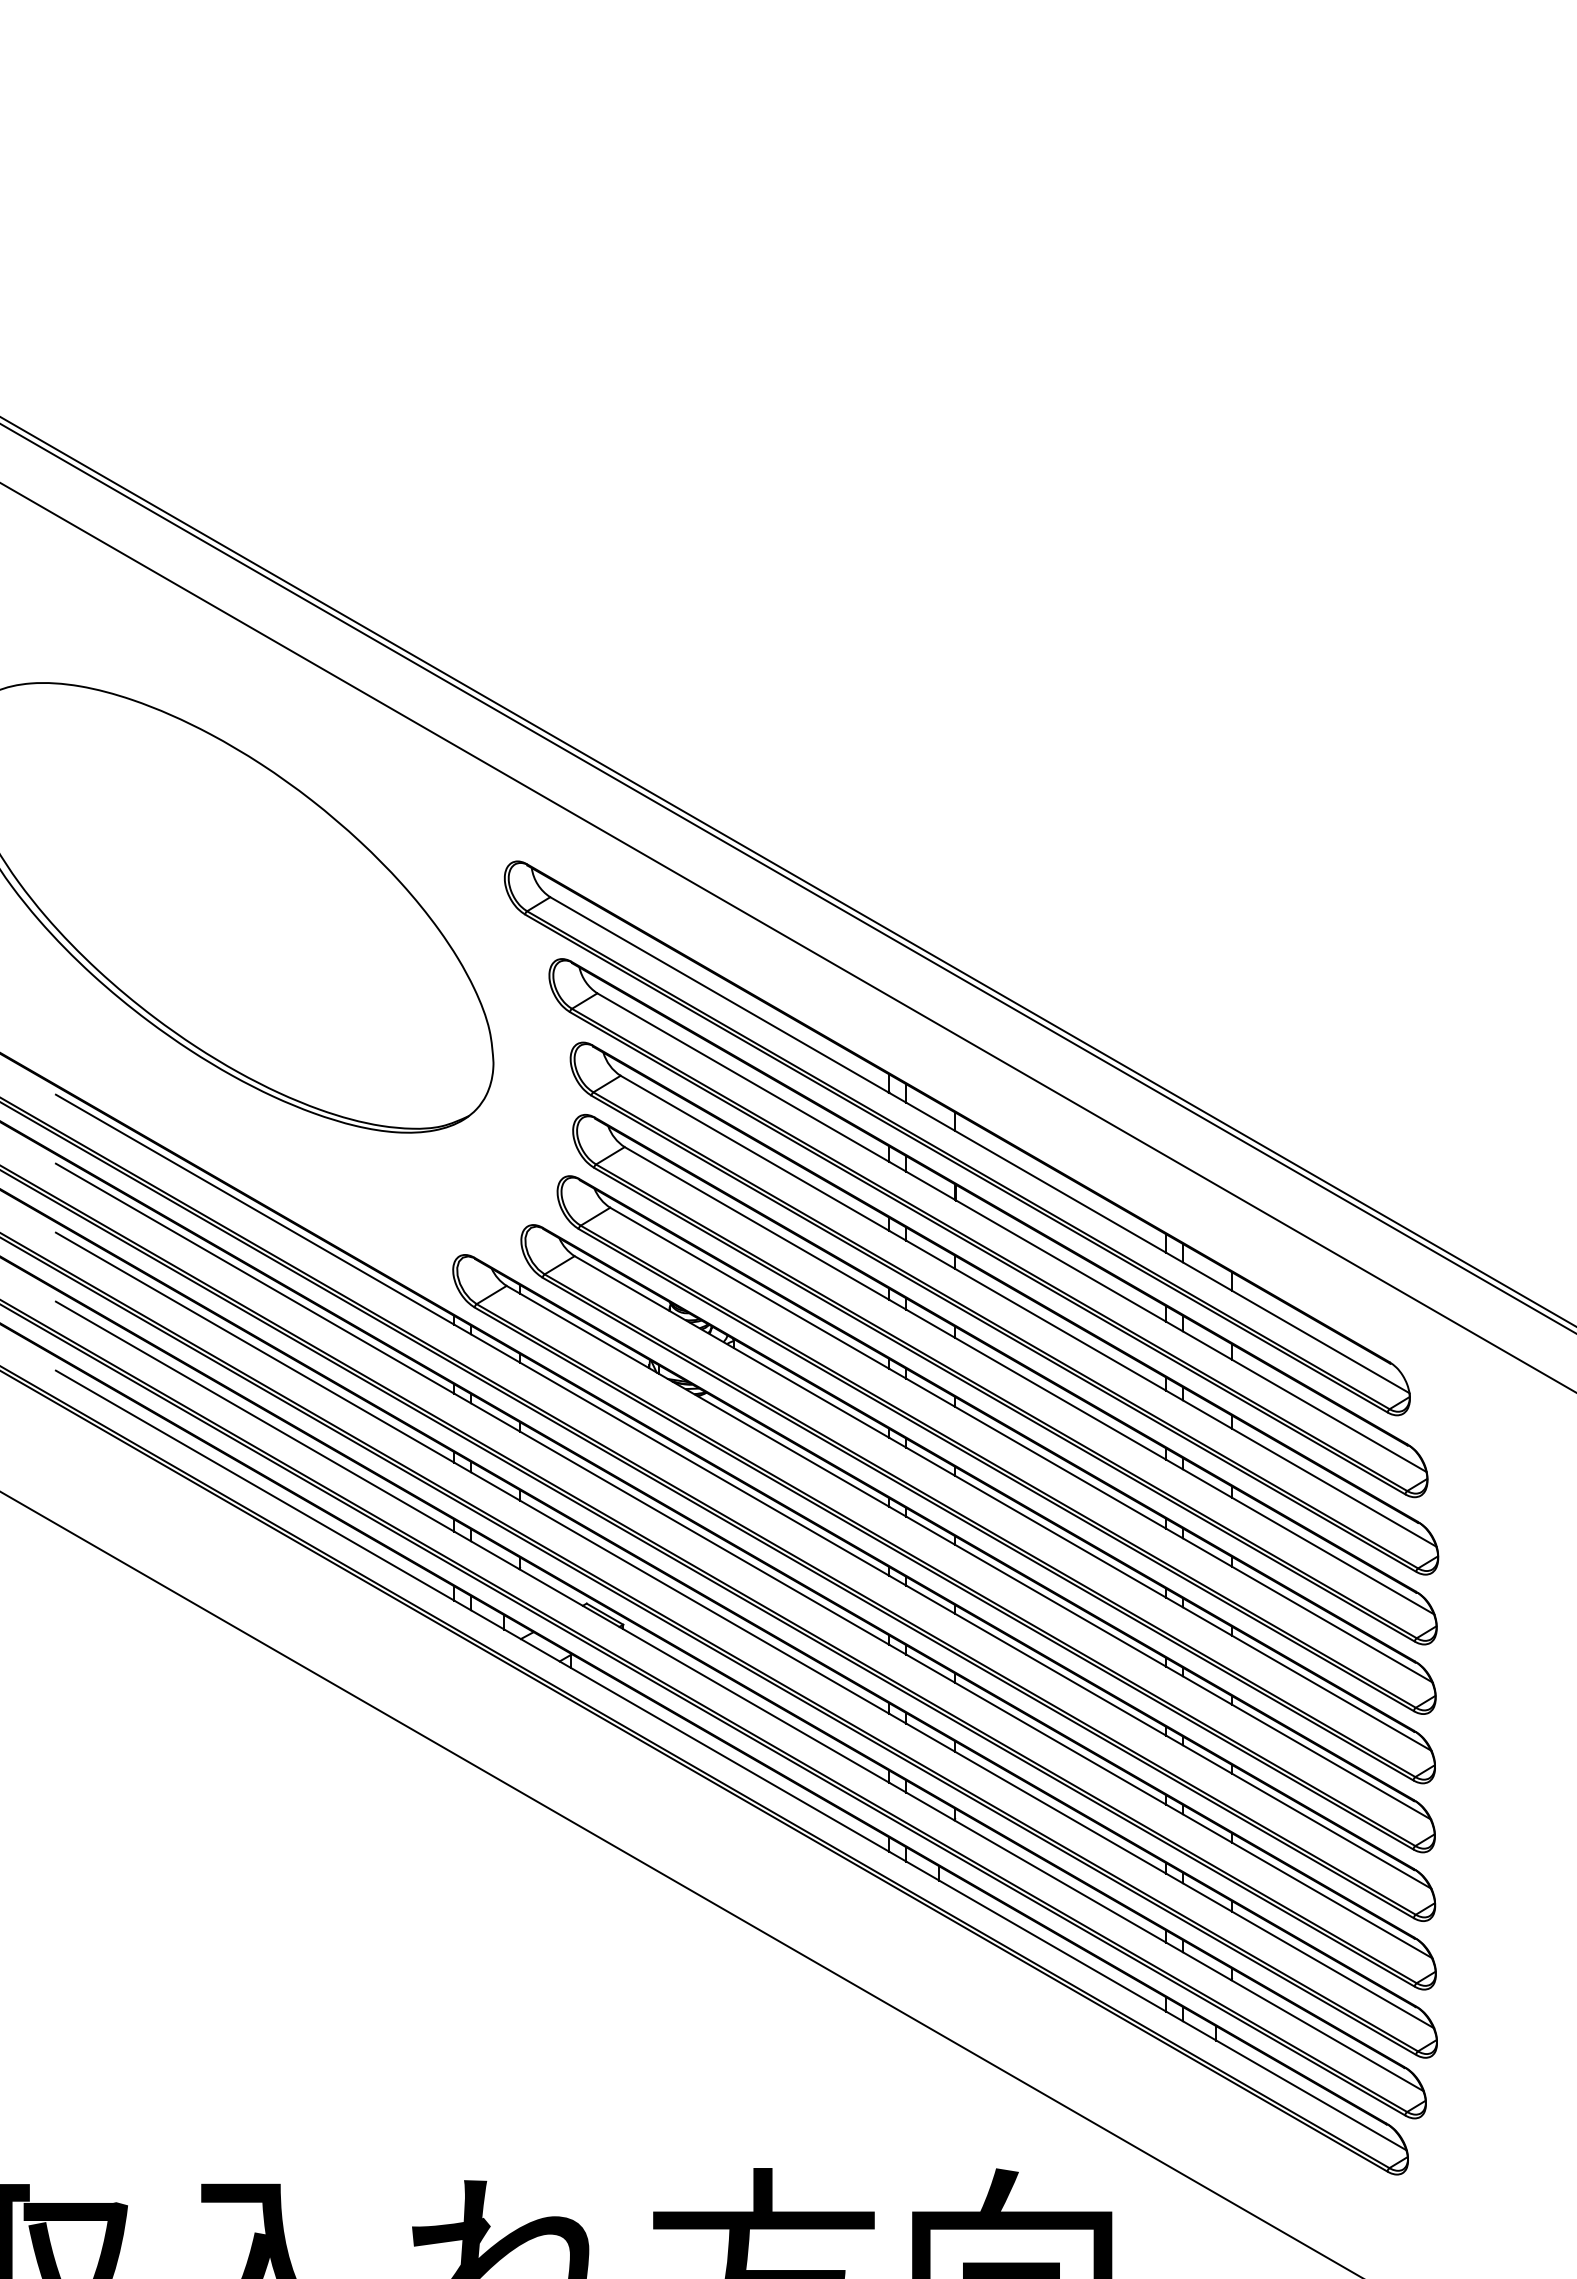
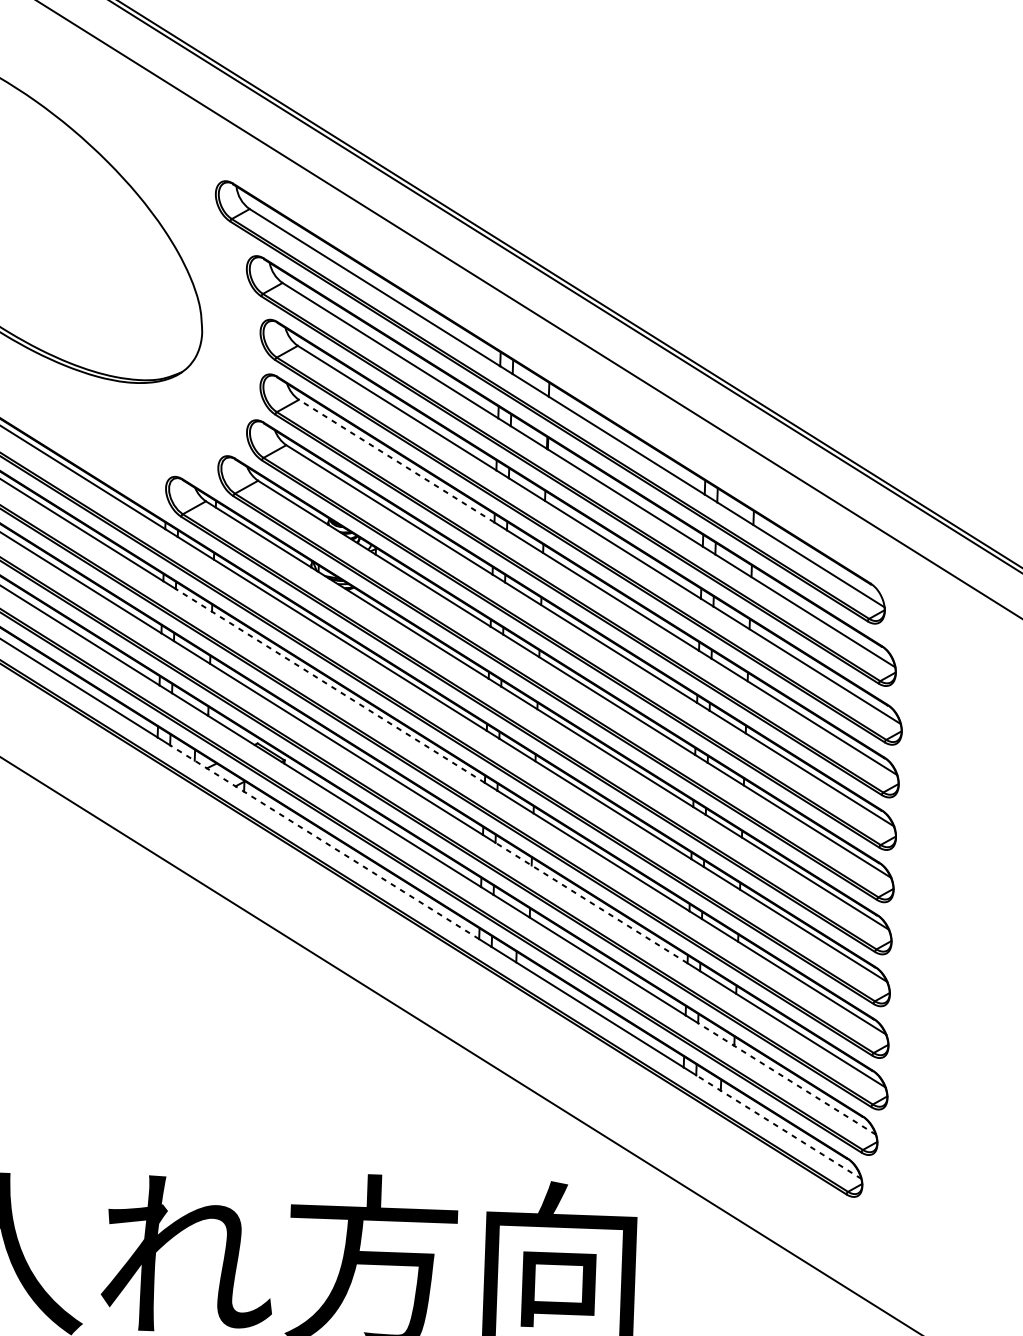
line: (757, 1223) -> (397, 461), solid -> dashed
line: (679, 1523) -> (329, 685), solid -> dashed
line: (679, 1730) -> (324, 841), solid -> dashed
line: (1035, 1798) -> (591, 902), solid -> dashed
line: (1303, 2021) -> (787, 1078), solid -> dashed
line: (1294, 2085) -> (778, 1126), solid -> dashed

